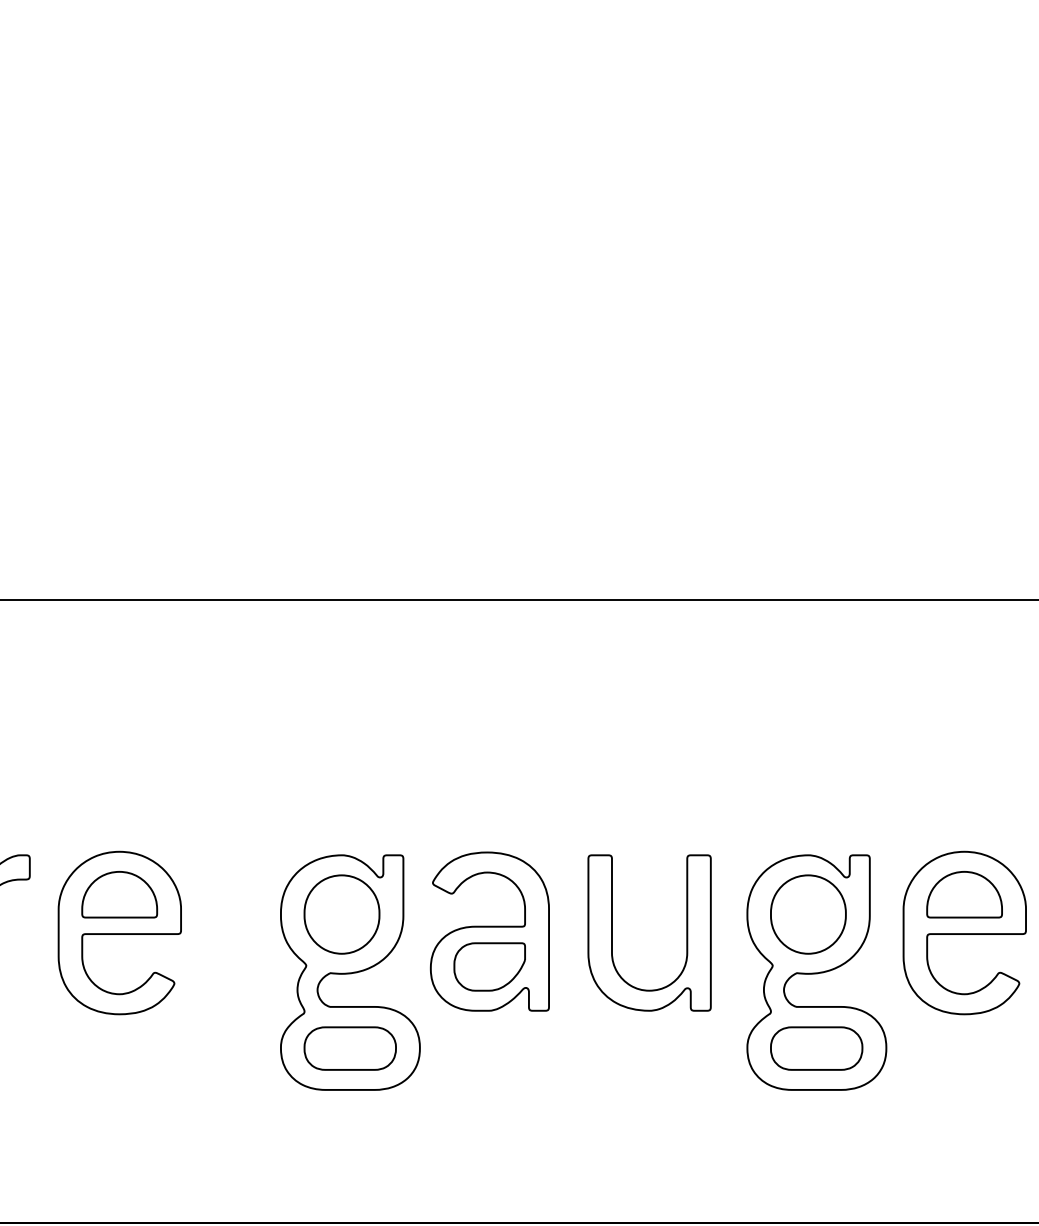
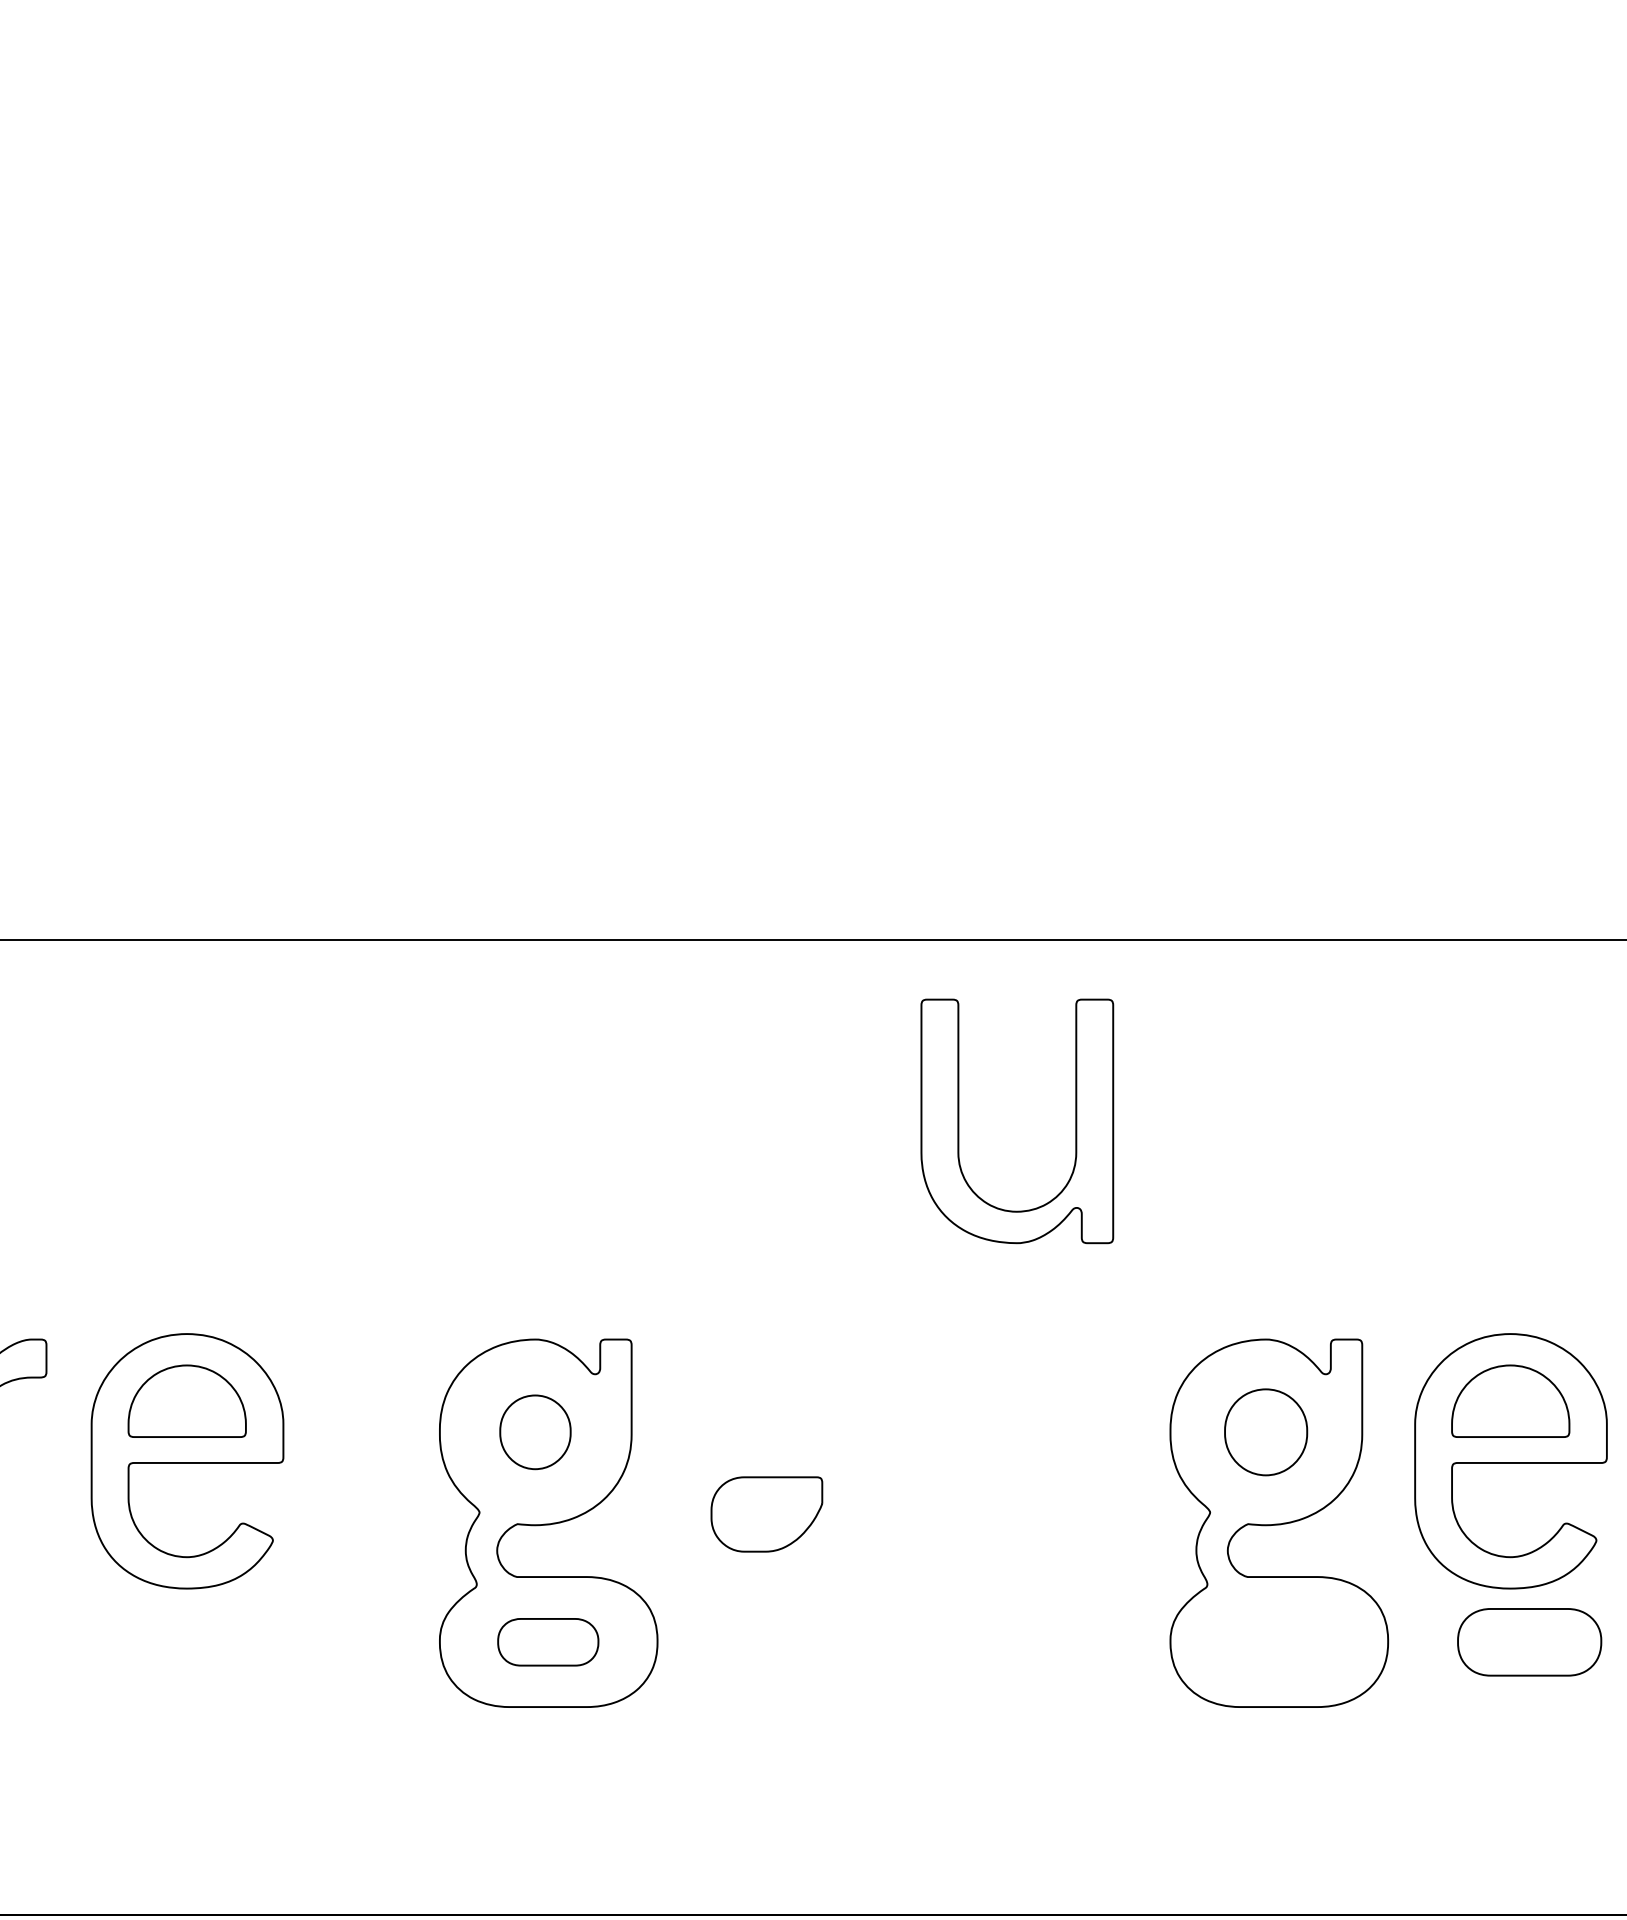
part: (341, 914) -> (534, 1432), size x0.6
part: (808, 914) -> (1266, 1432), size x0.7
part: (489, 931) -> (766, 1458), removed
part: (612, 932) -> (959, 1120), moved
part: (349, 1048) -> (547, 1642), size x0.7
part: (816, 1048) -> (1529, 1642), moved

